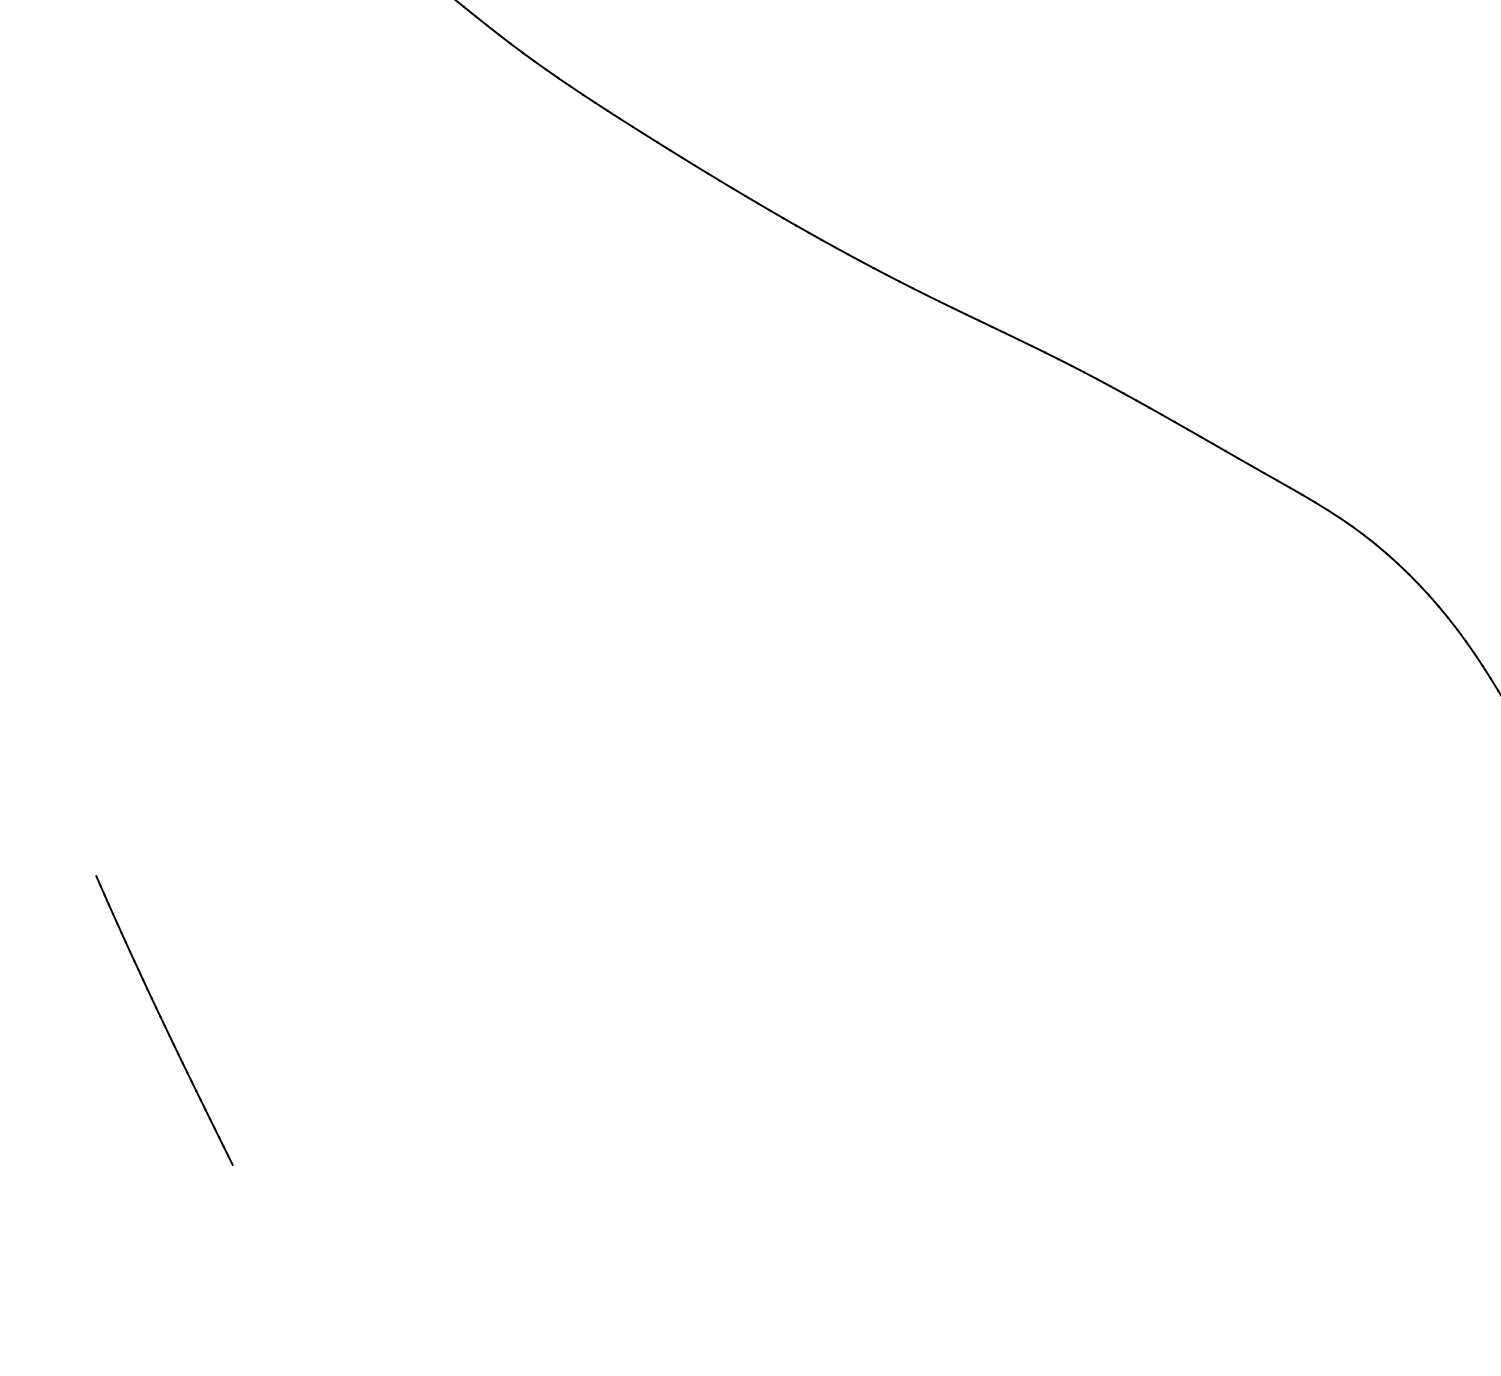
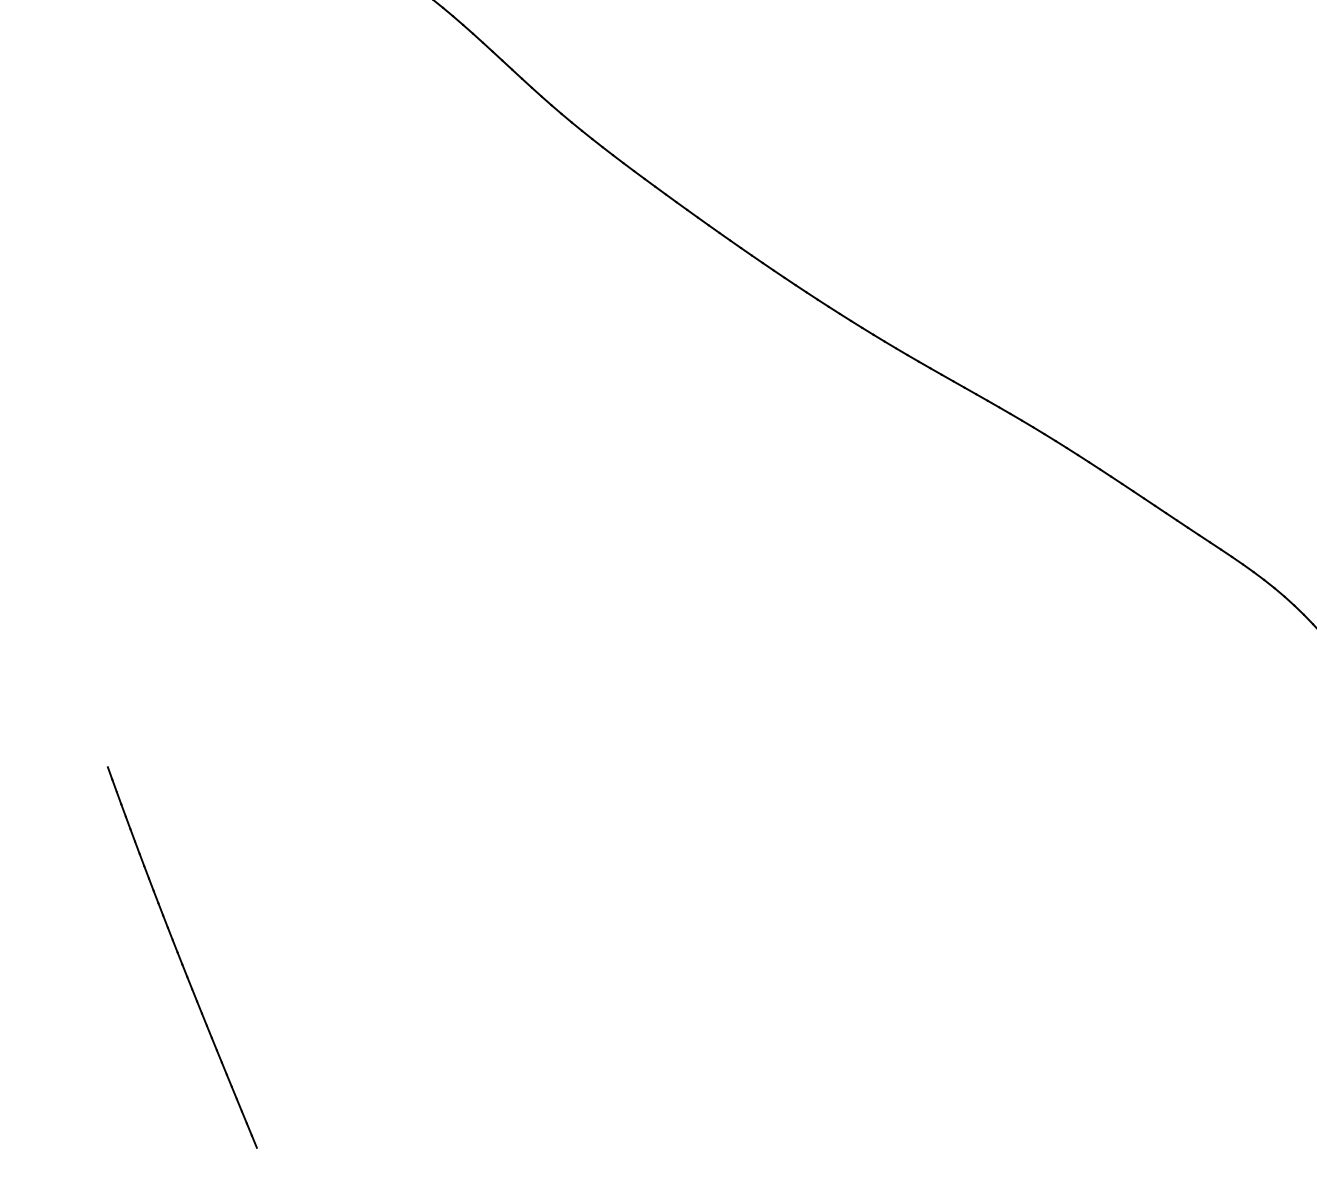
part: (164, 1020) -> (182, 957), size x1.43

